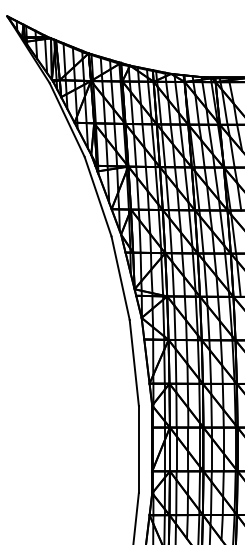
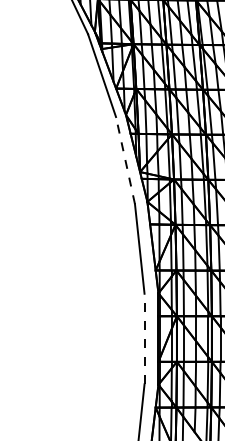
line: (120, 278) -> (125, 160), solid -> dashed
line: (138, 448) -> (144, 338), solid -> dashed

